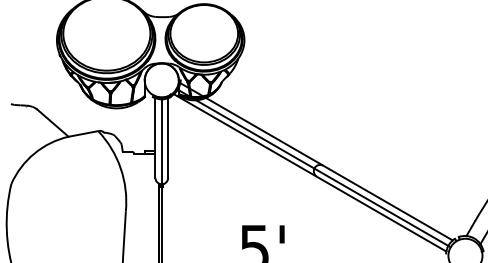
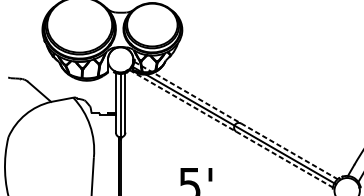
line: (316, 162) -> (236, 121), solid -> dashed
line: (310, 173) -> (231, 129), solid -> dashed

